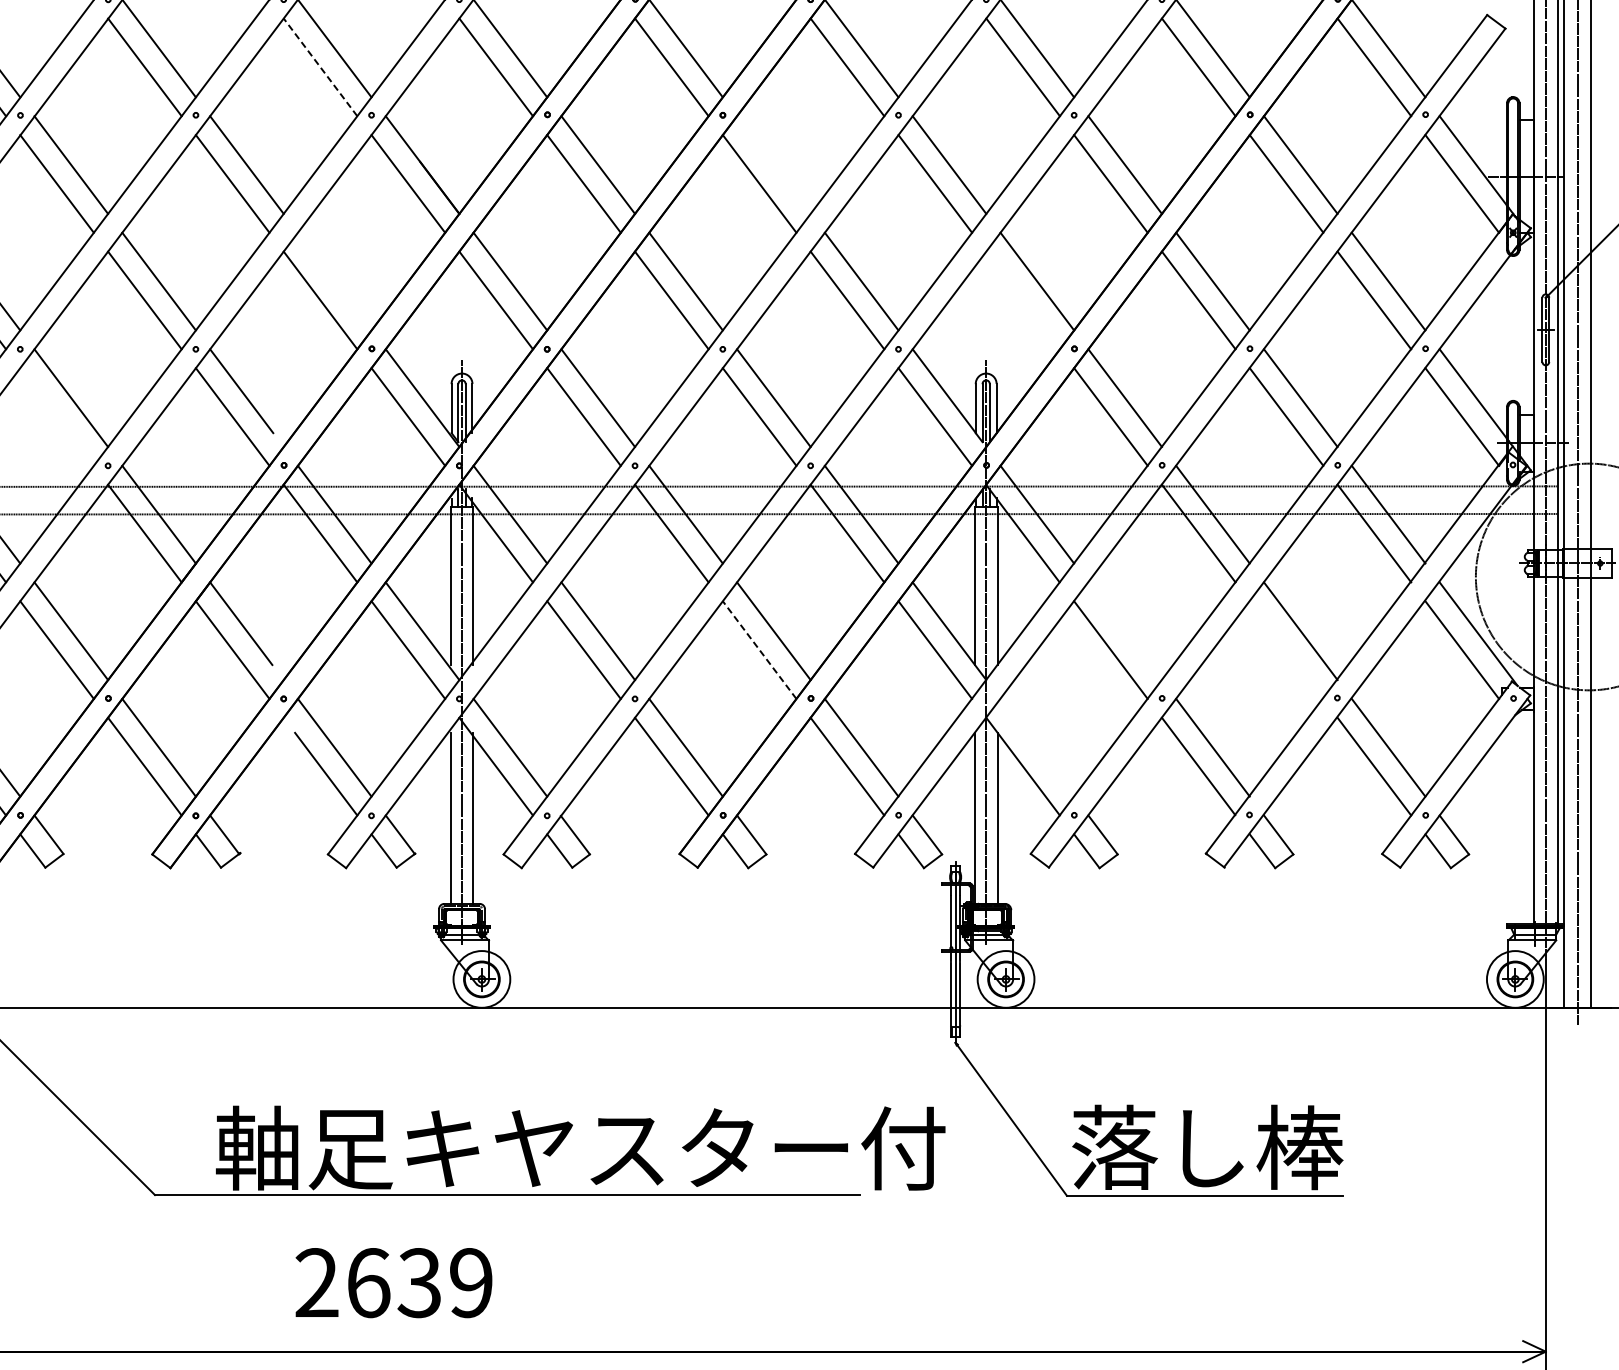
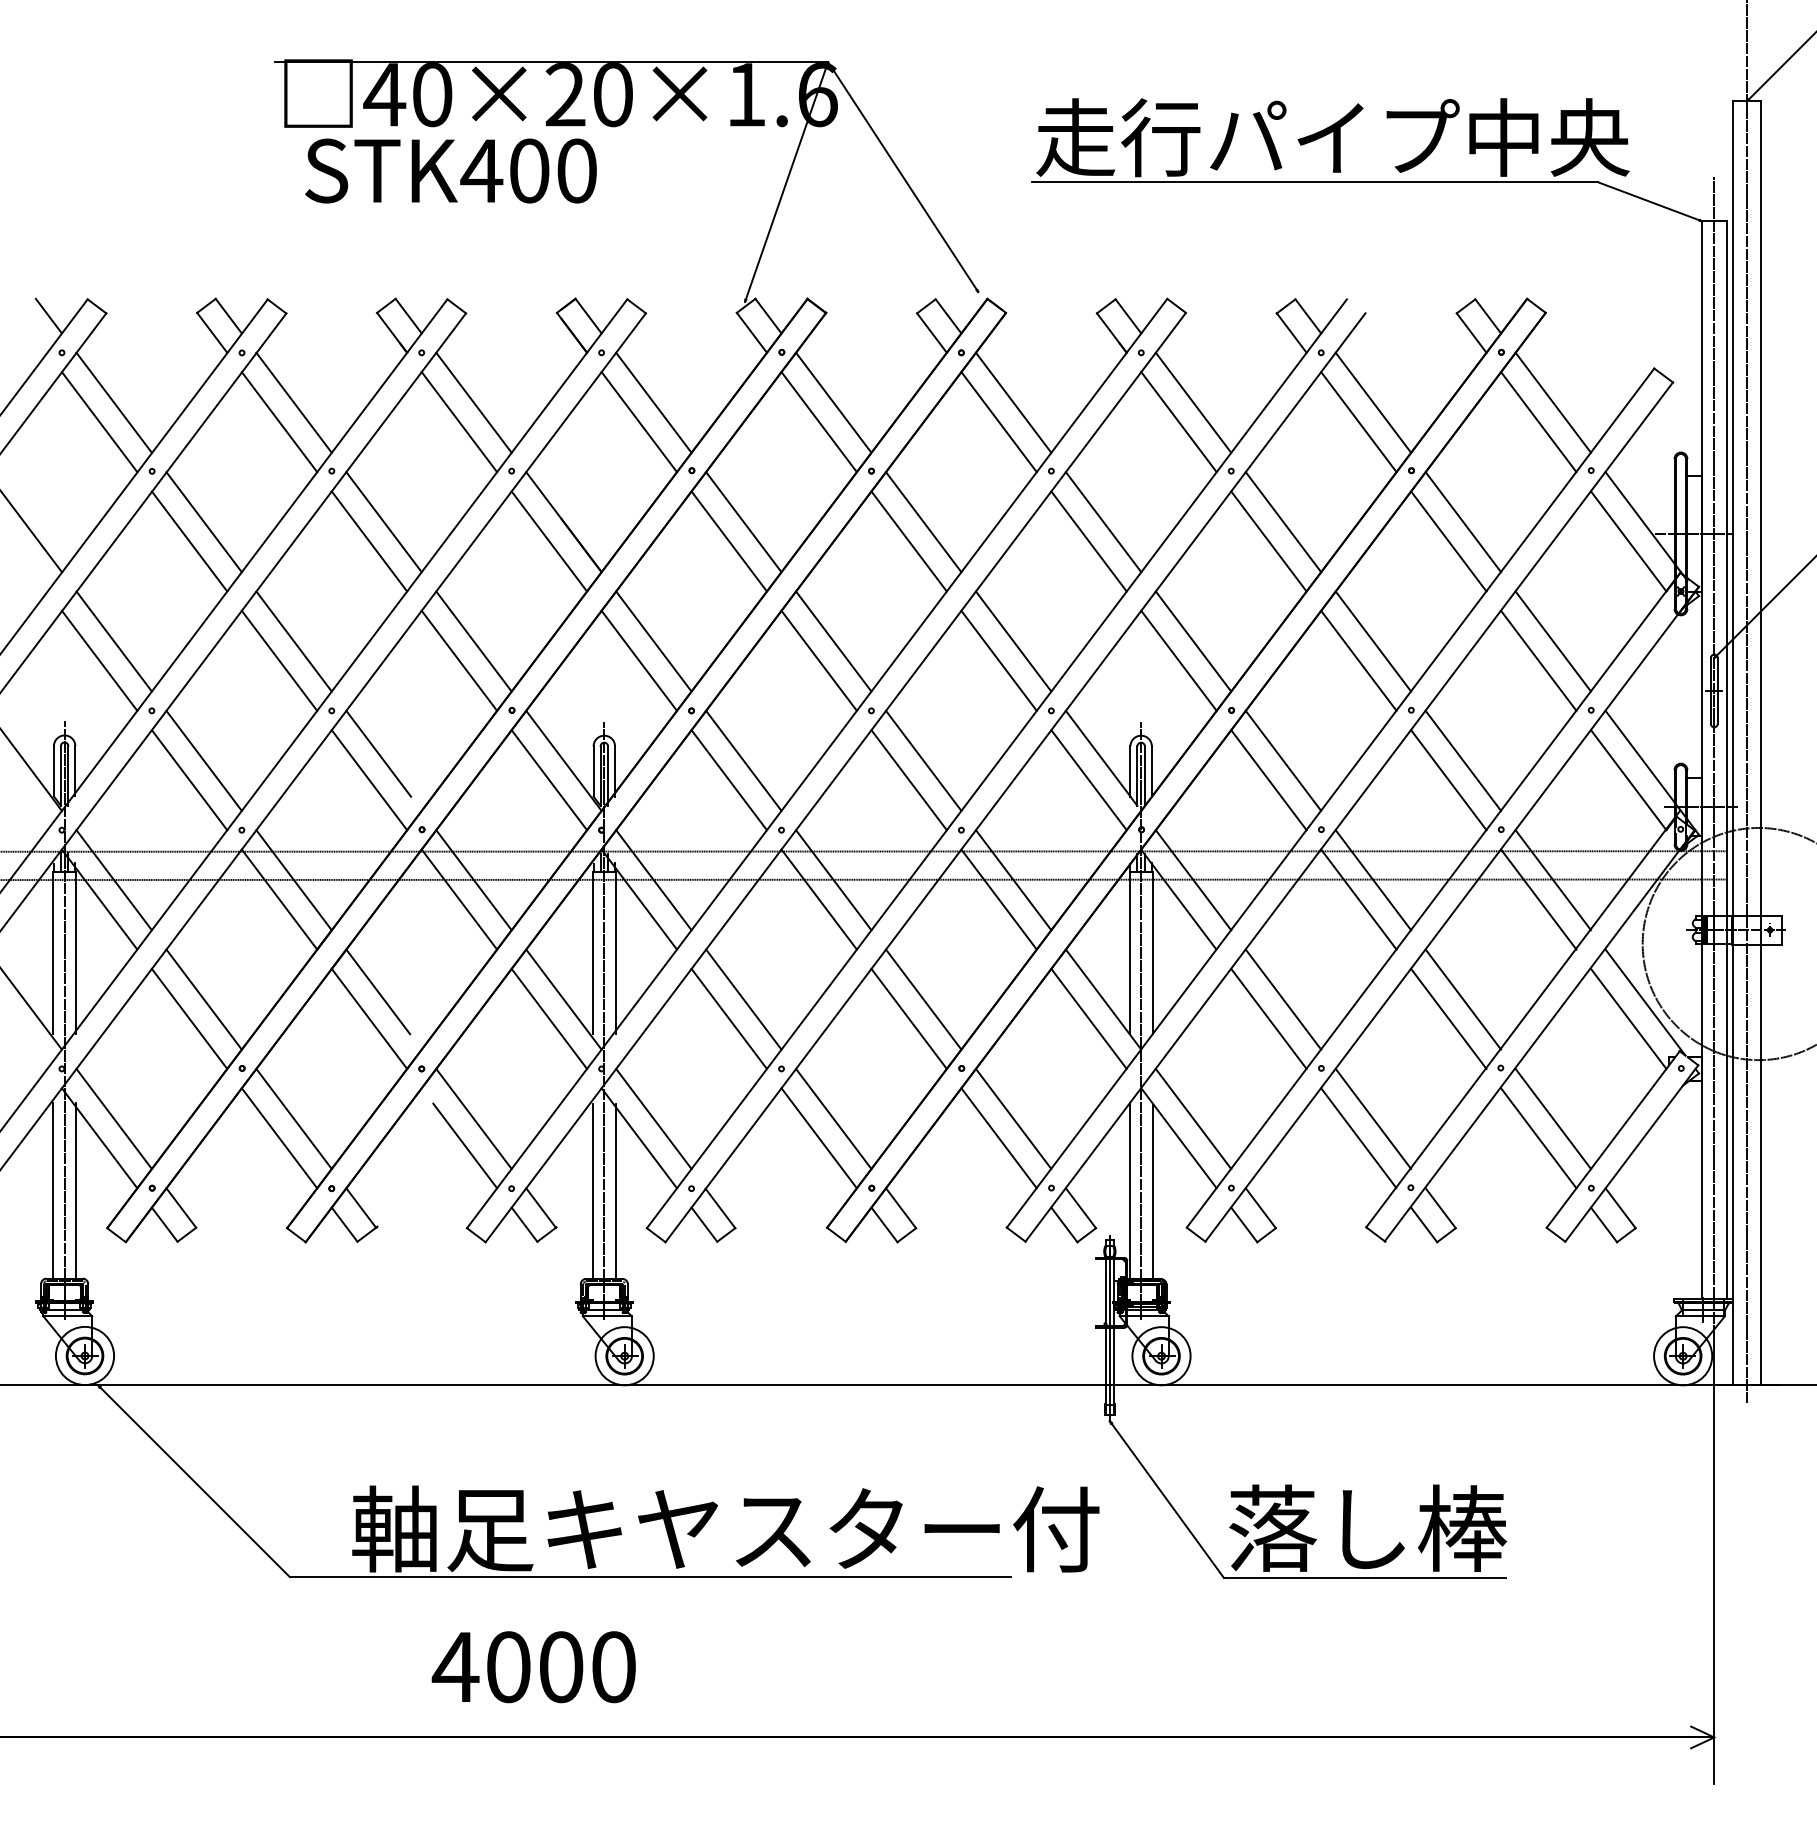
line: (320, 67) -> (459, 422), dashed -> solid
line: (773, 165) -> (923, 522), added
line: (334, 281) -> (473, 641), added
line: (1022, 300) -> (1178, 660), added
line: (56, 417) -> (189, 780), added
line: (1125, 631) -> (1283, 999), added
line: (759, 649) -> (909, 1018), dashed -> solid
line: (1286, 649) -> (1448, 1018), added
line: (1037, 747) -> (1193, 1118), added
text: (392, 1283) -> (533, 1667), 2639 -> 4000

